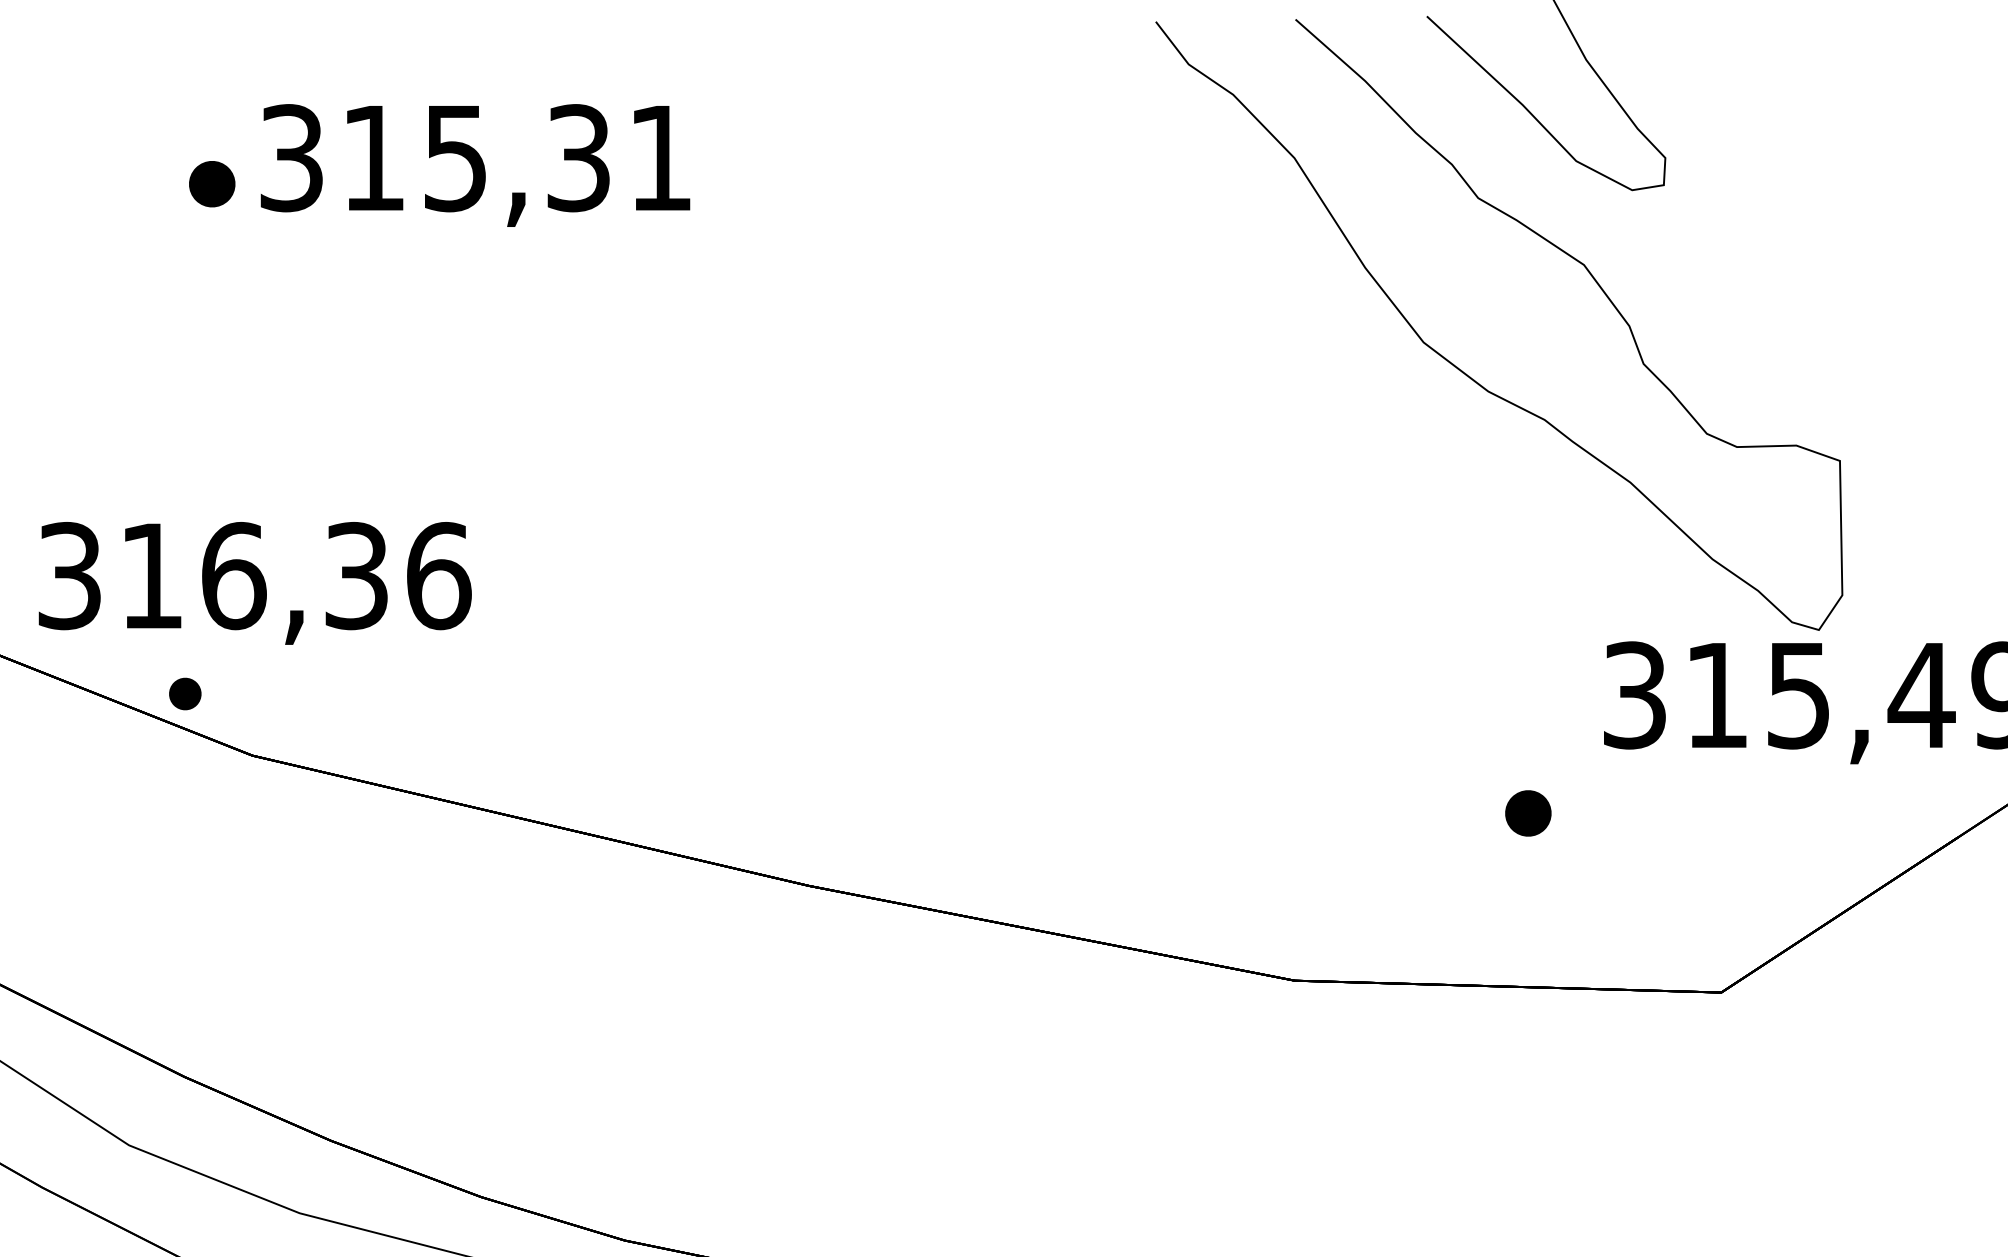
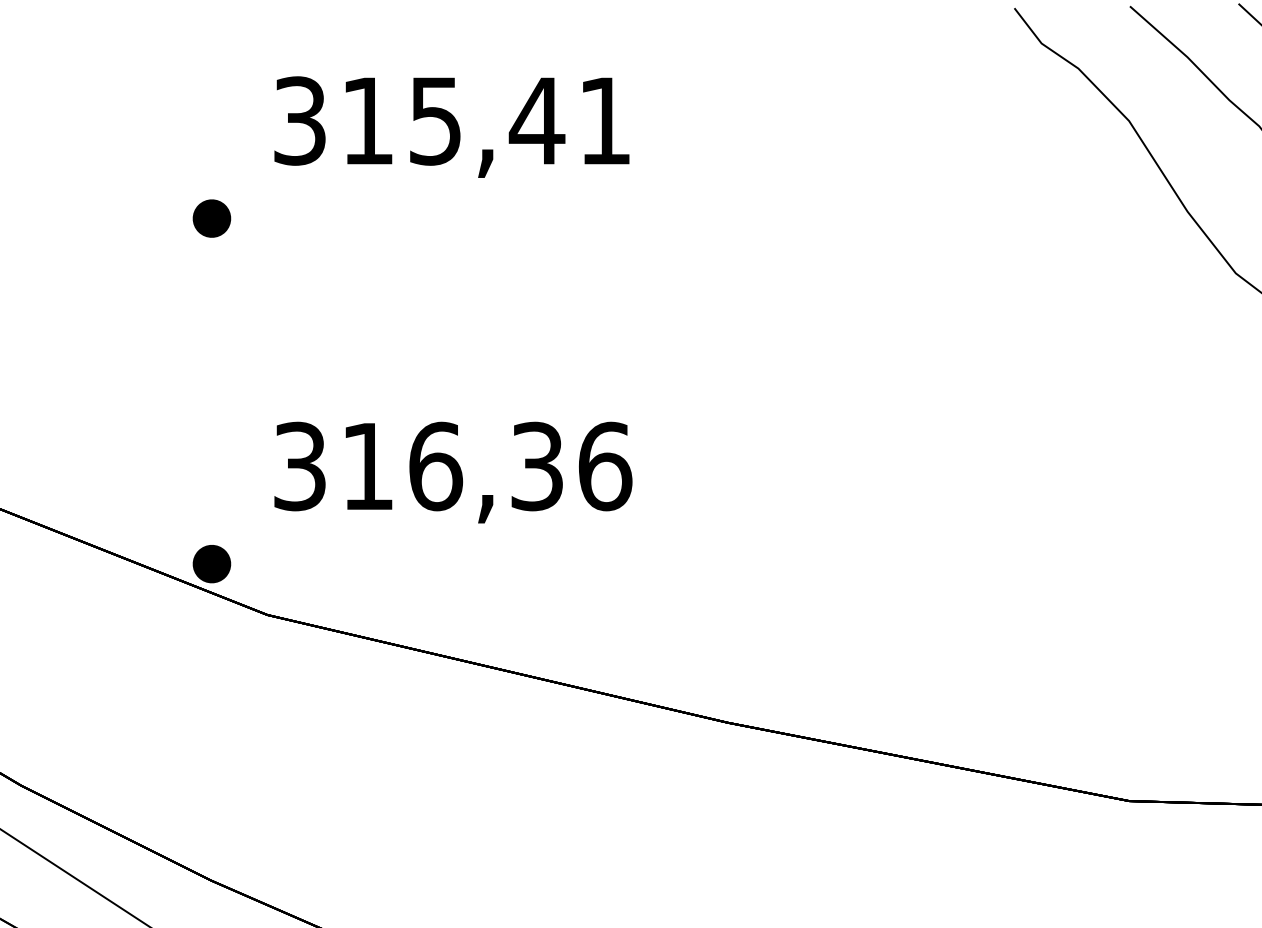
text: (578, 158) -> (537, 121), 315,31 -> 315,41
part: (212, 184) -> (212, 218), moved
text: (254, 583) -> (452, 472), moved
part: (185, 693) -> (212, 563), size x1.43

